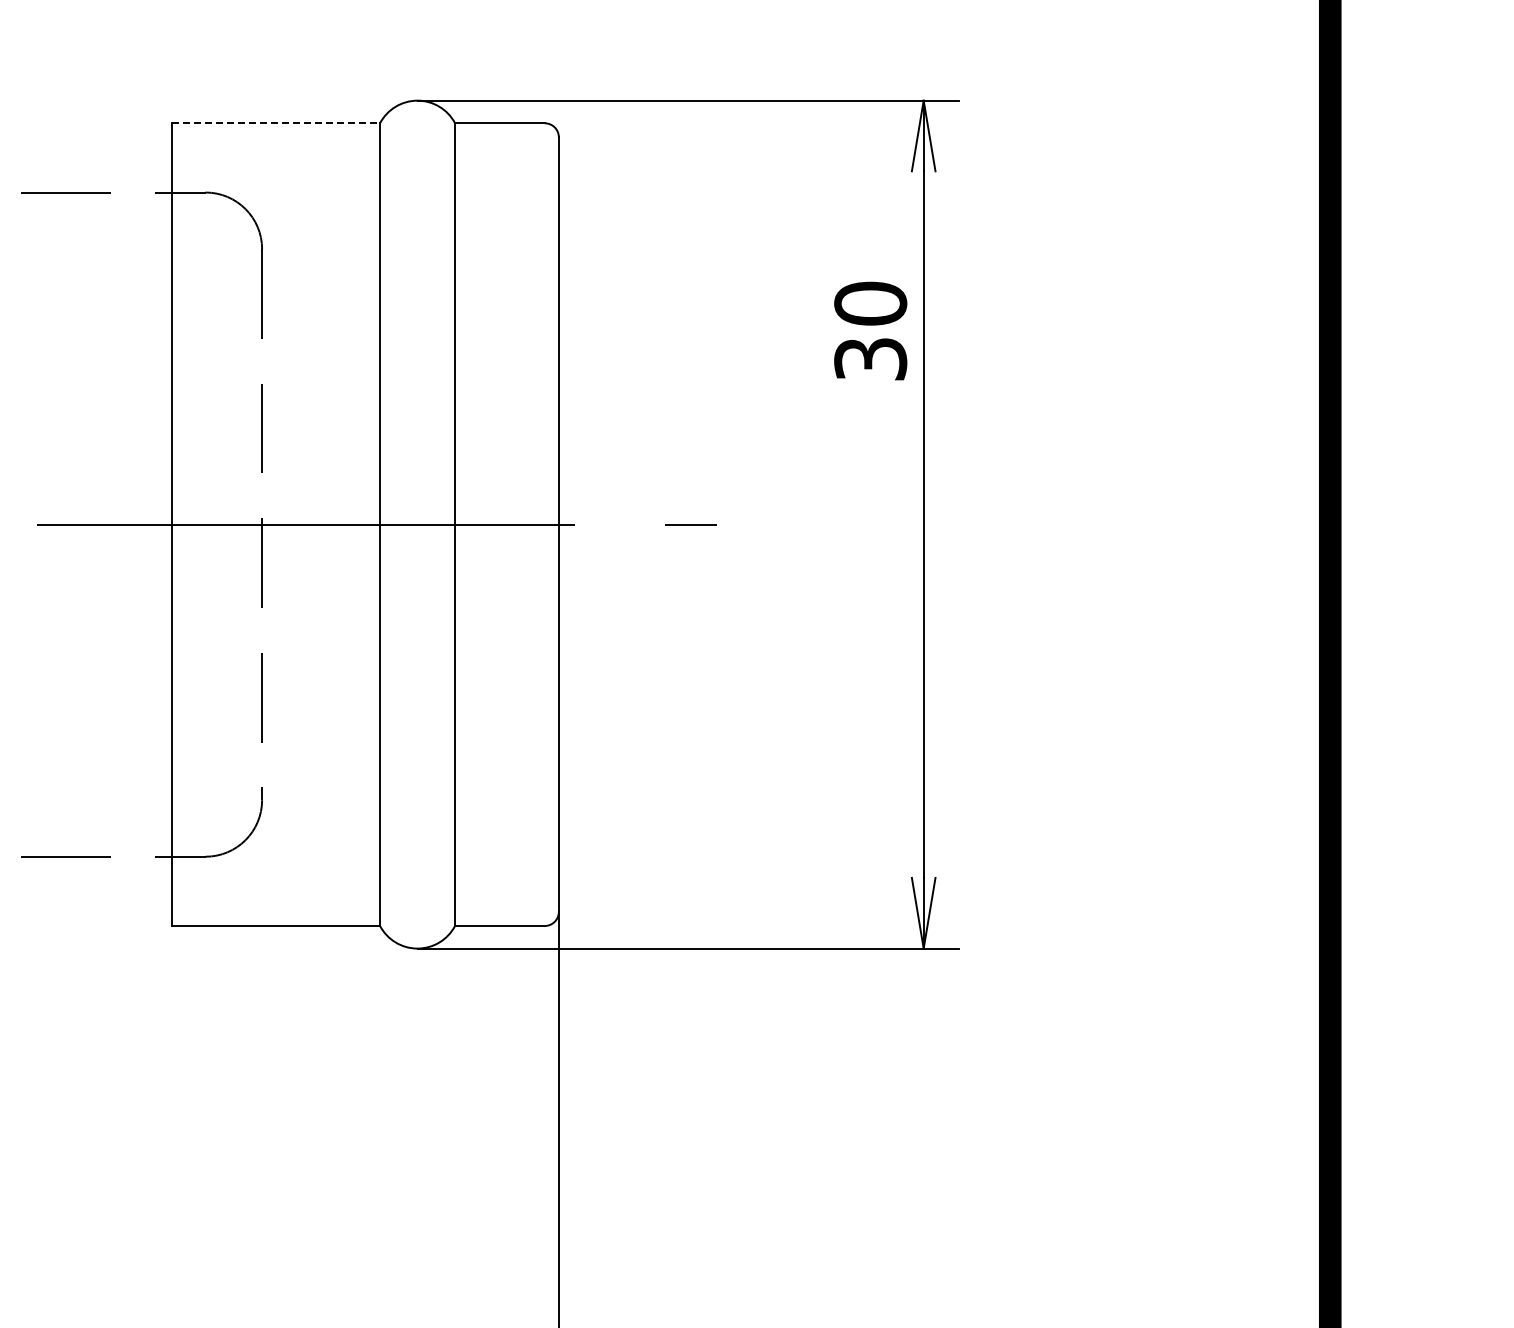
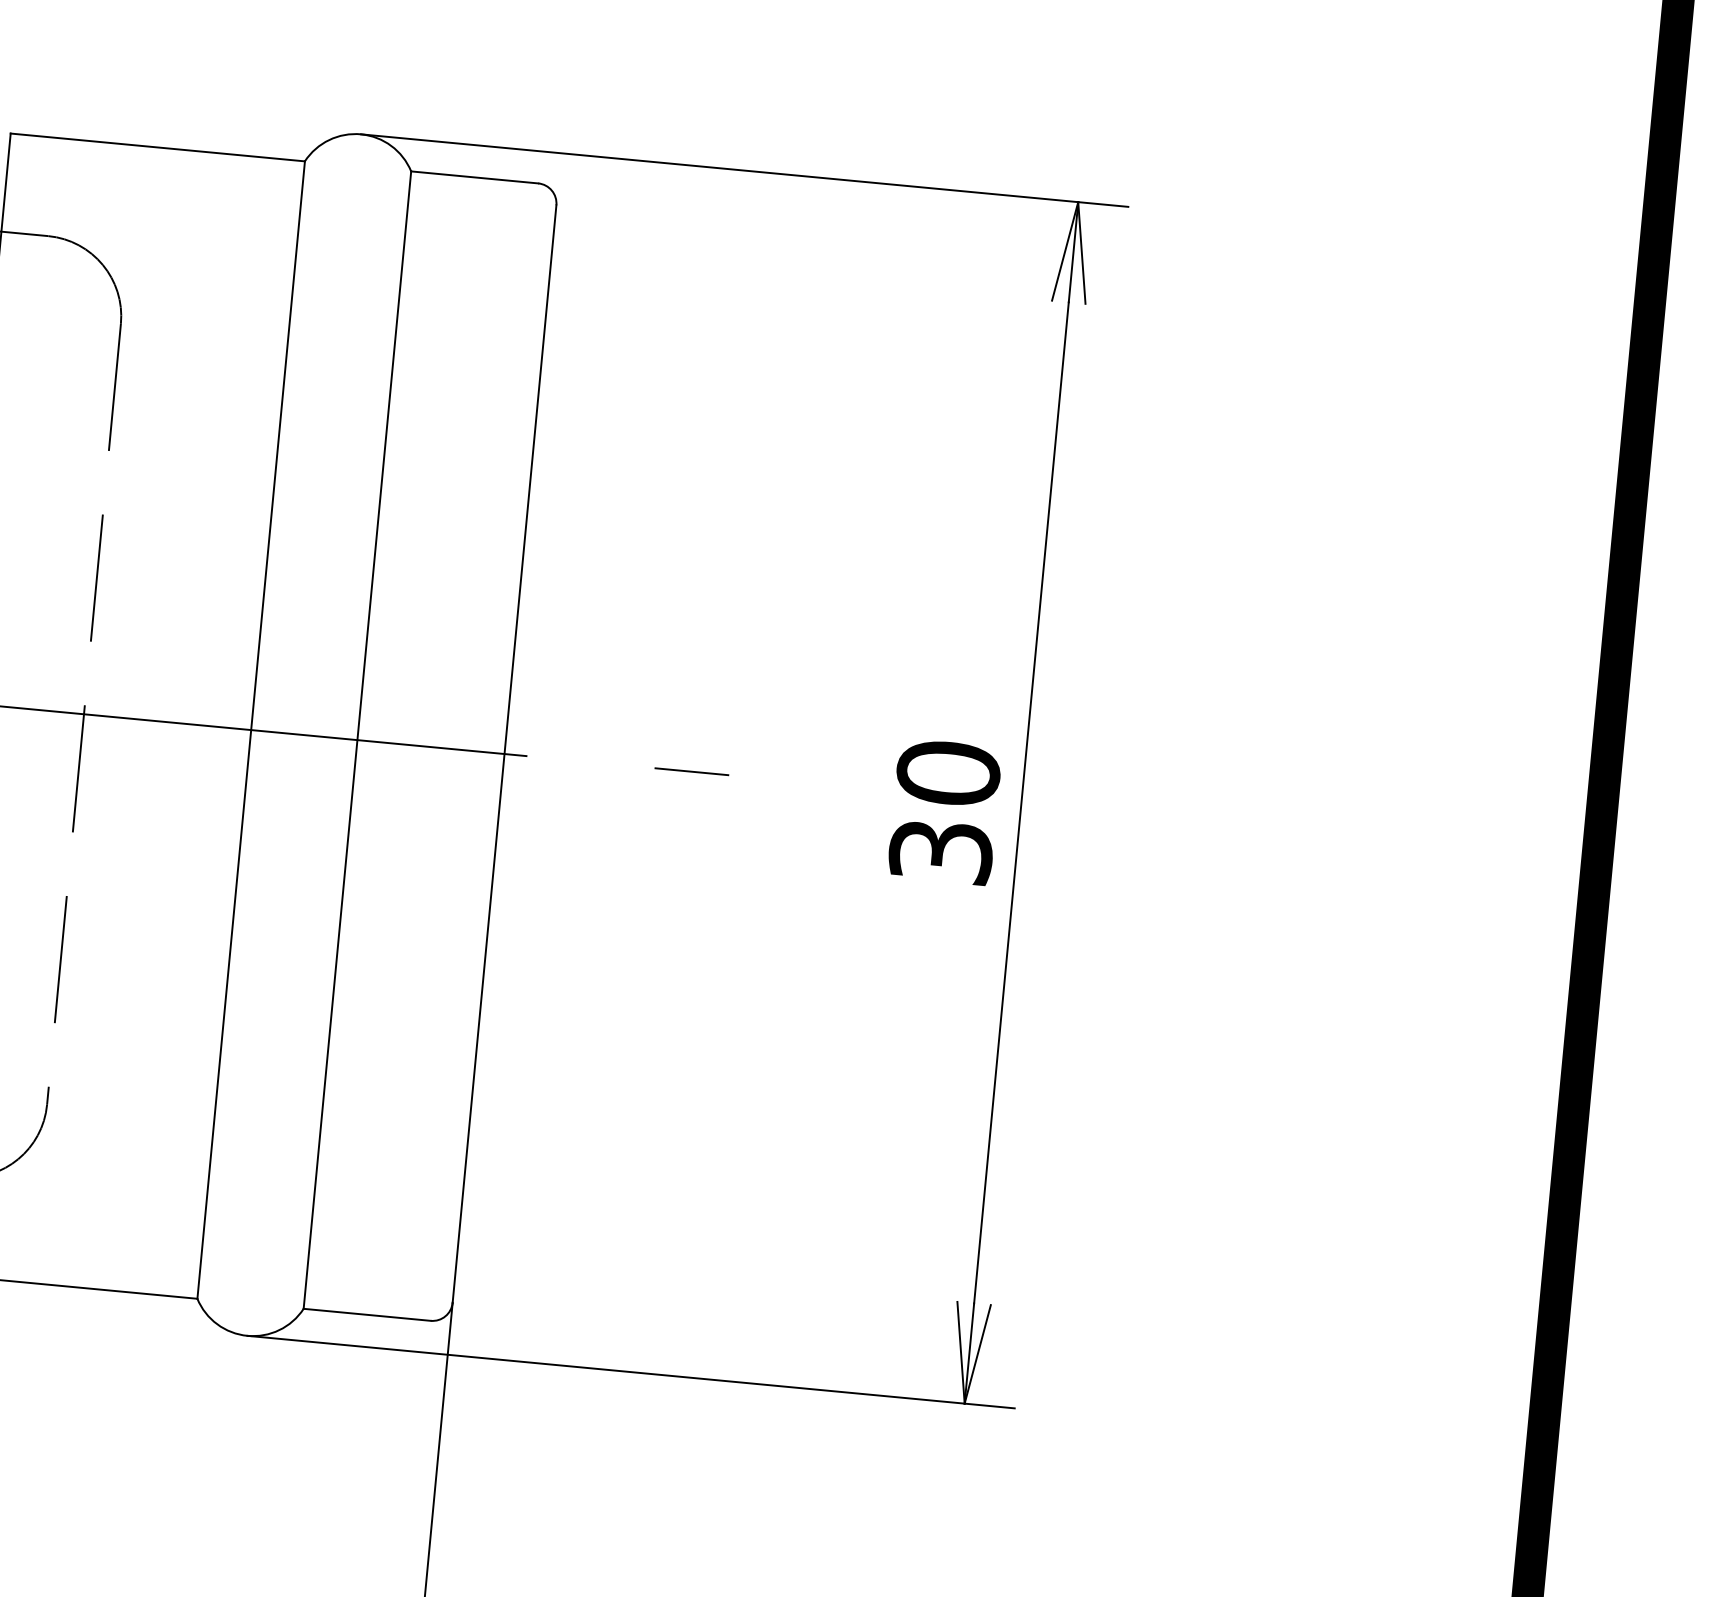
line: (276, 123) -> (158, 147), dashed -> solid
text: (870, 330) -> (944, 811), moved

